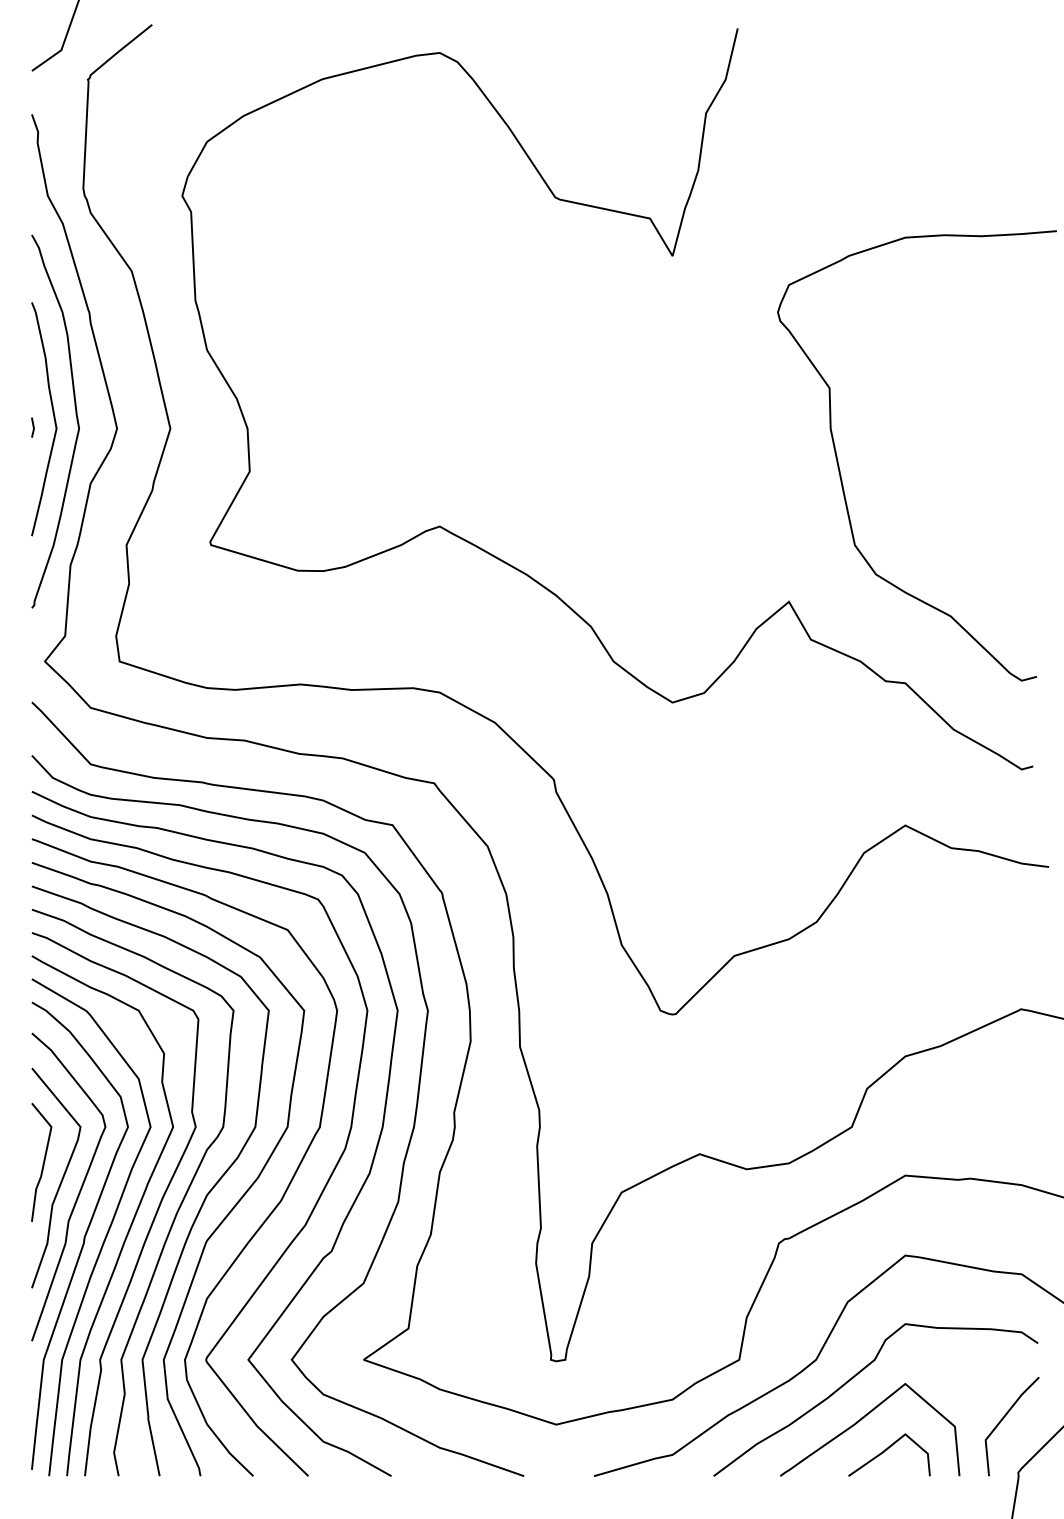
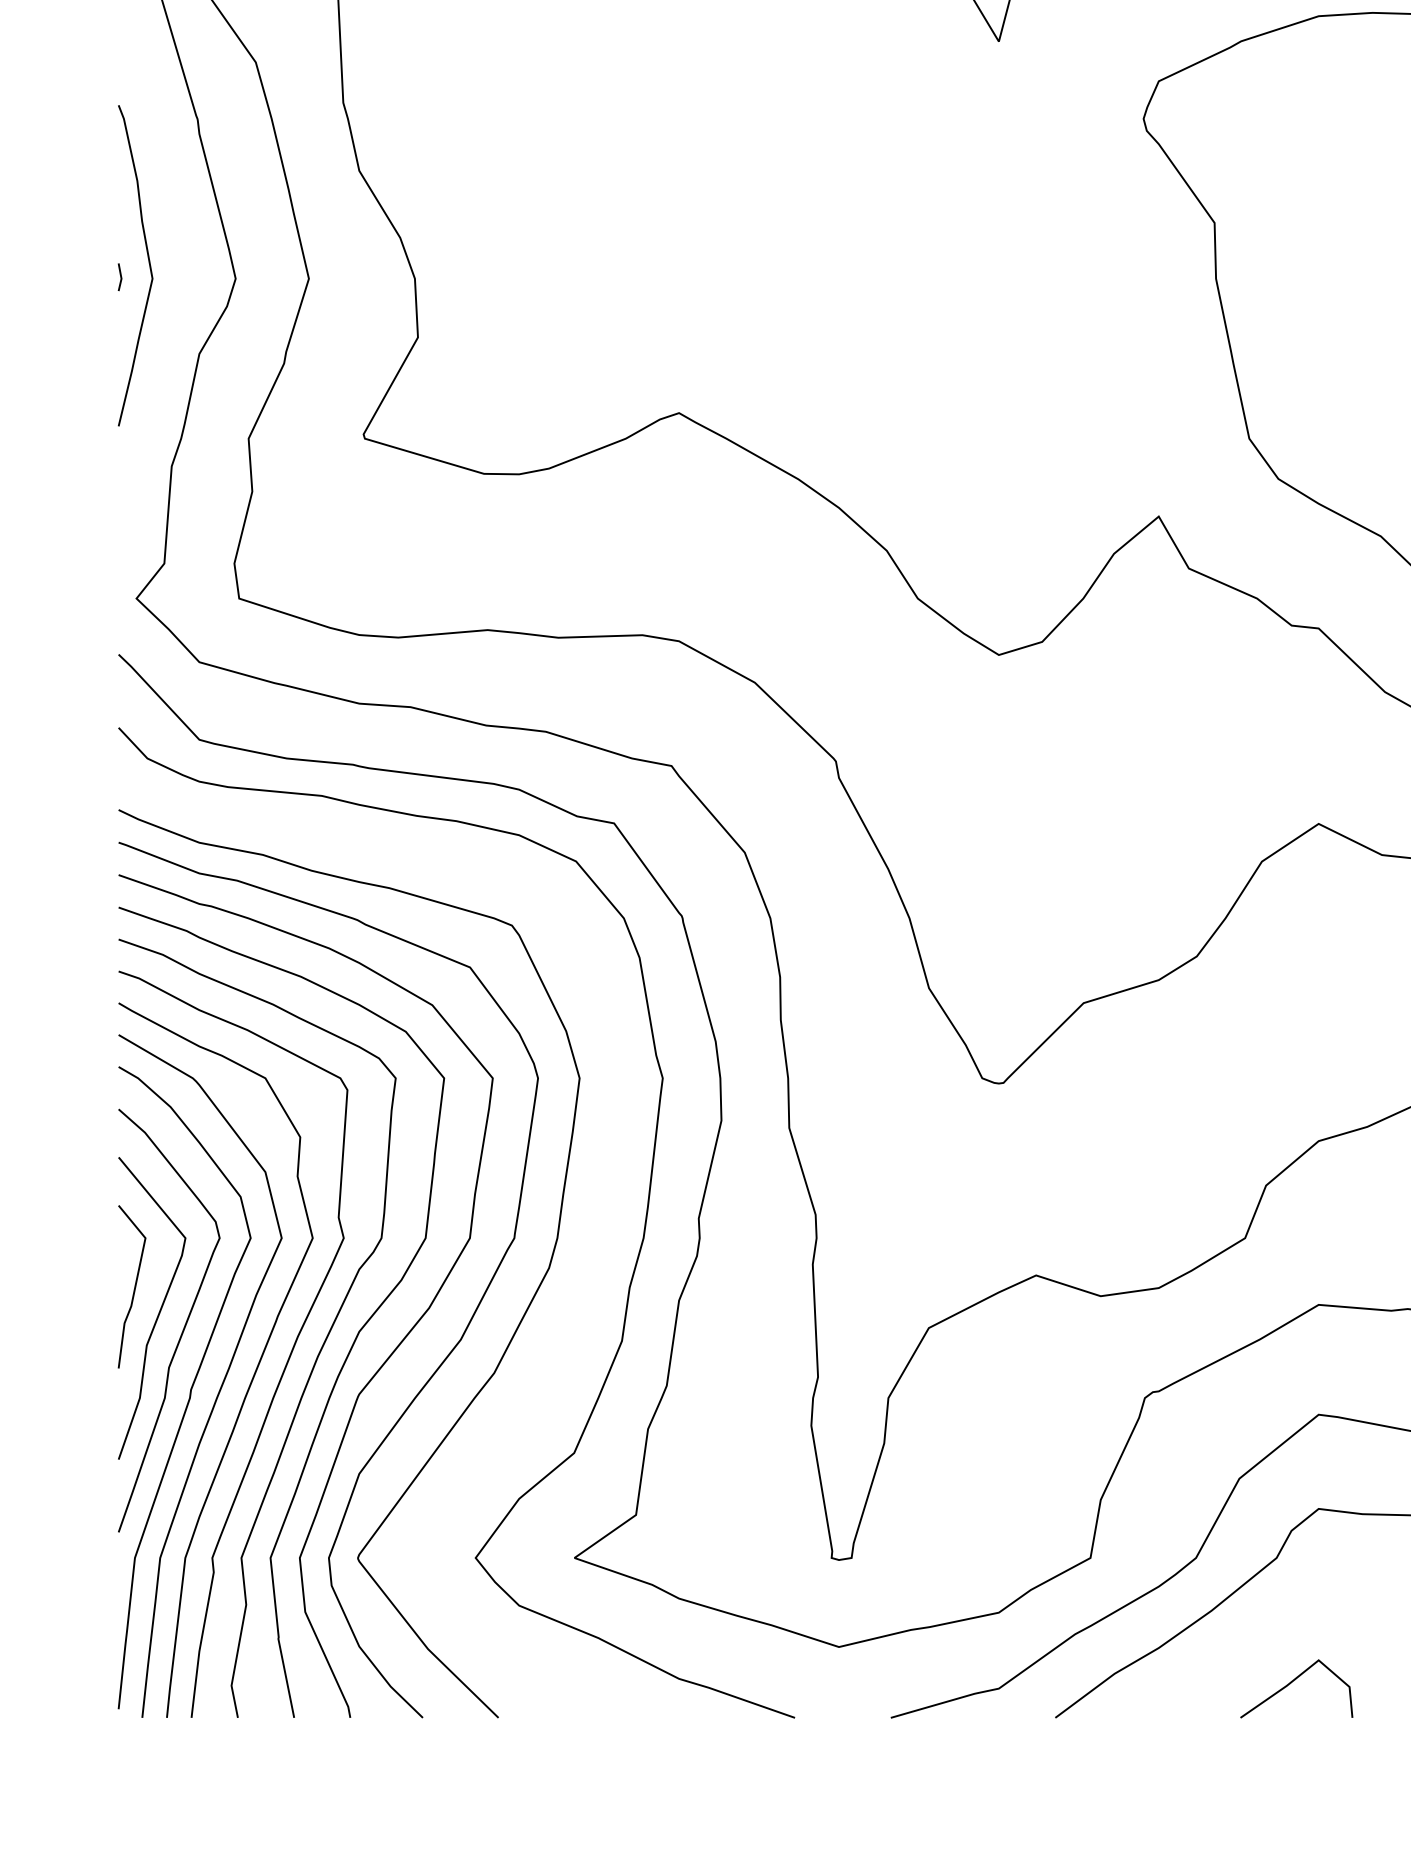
curve: (76, 420) -> (179, 267), removed
curve: (352, 1203) -> (559, 1343), removed
curve: (861, 1420) -> (1258, 1641), removed

